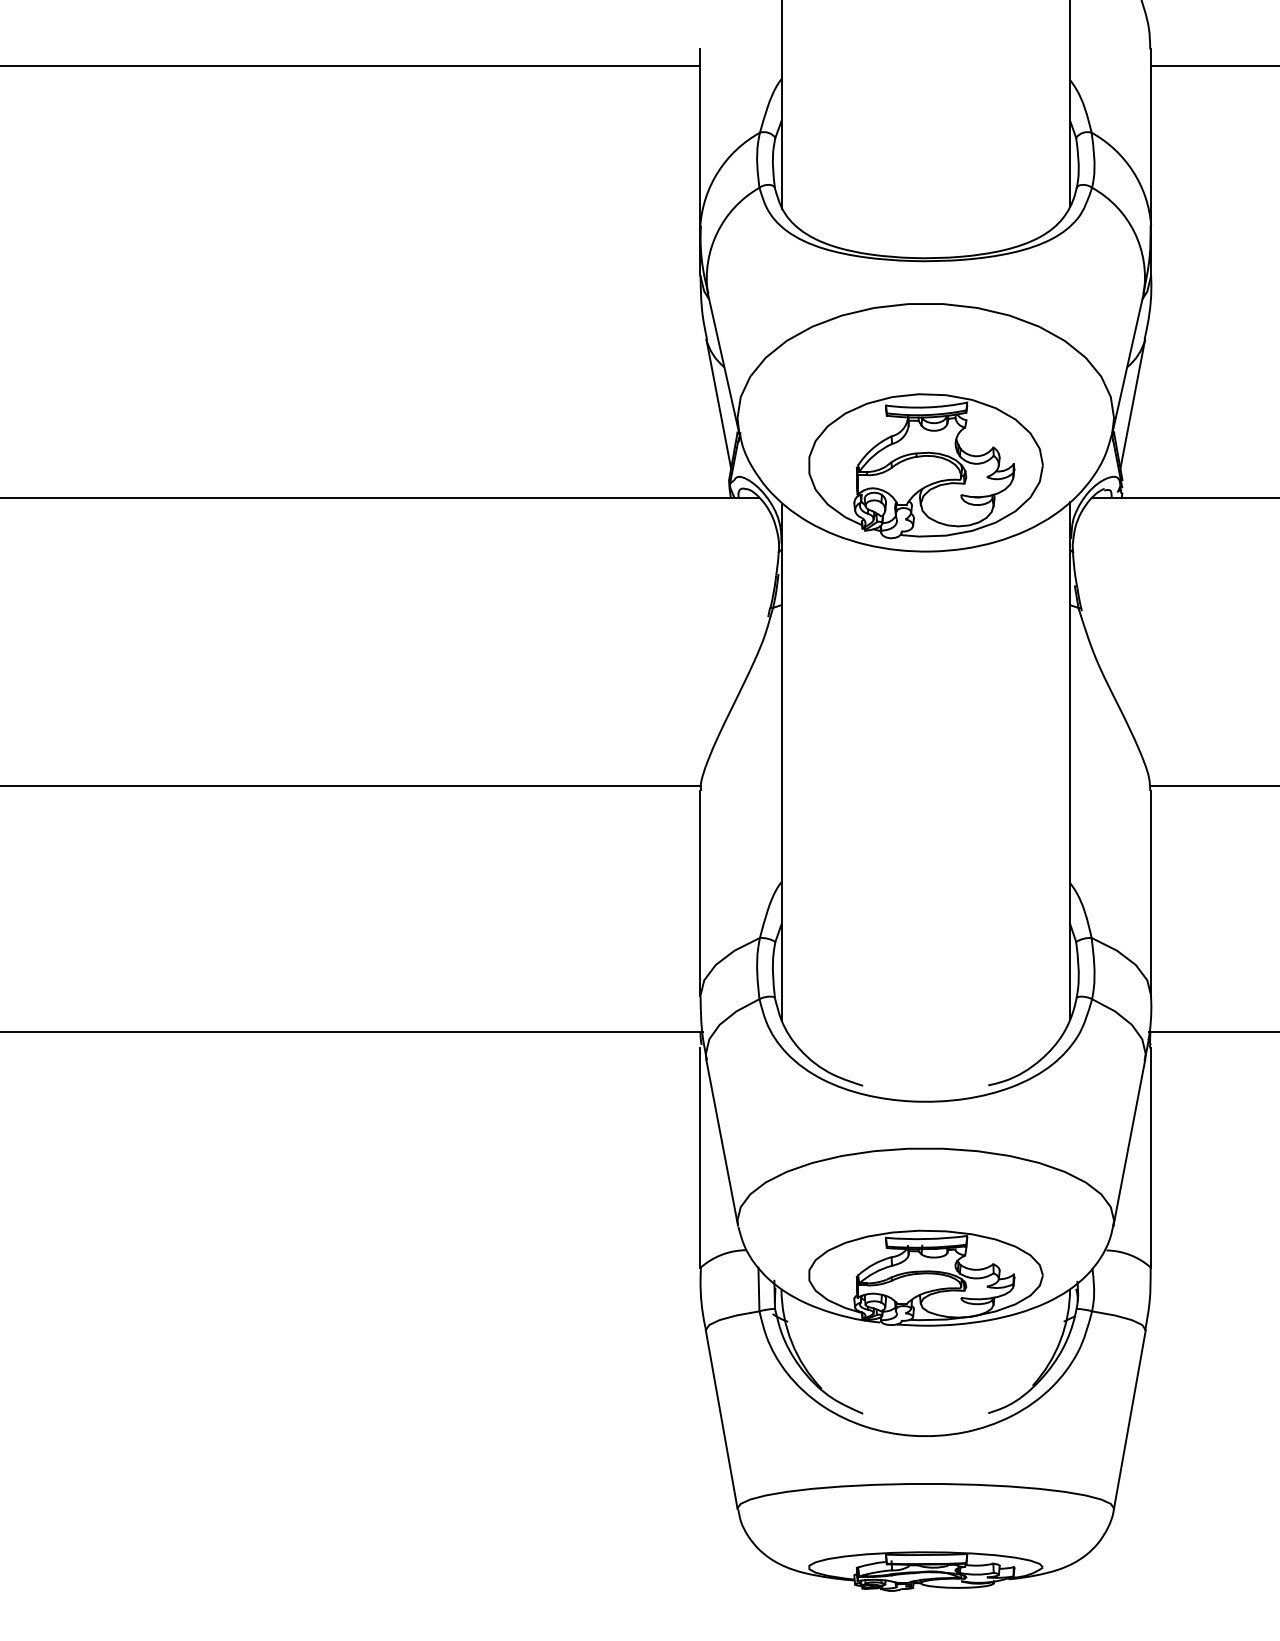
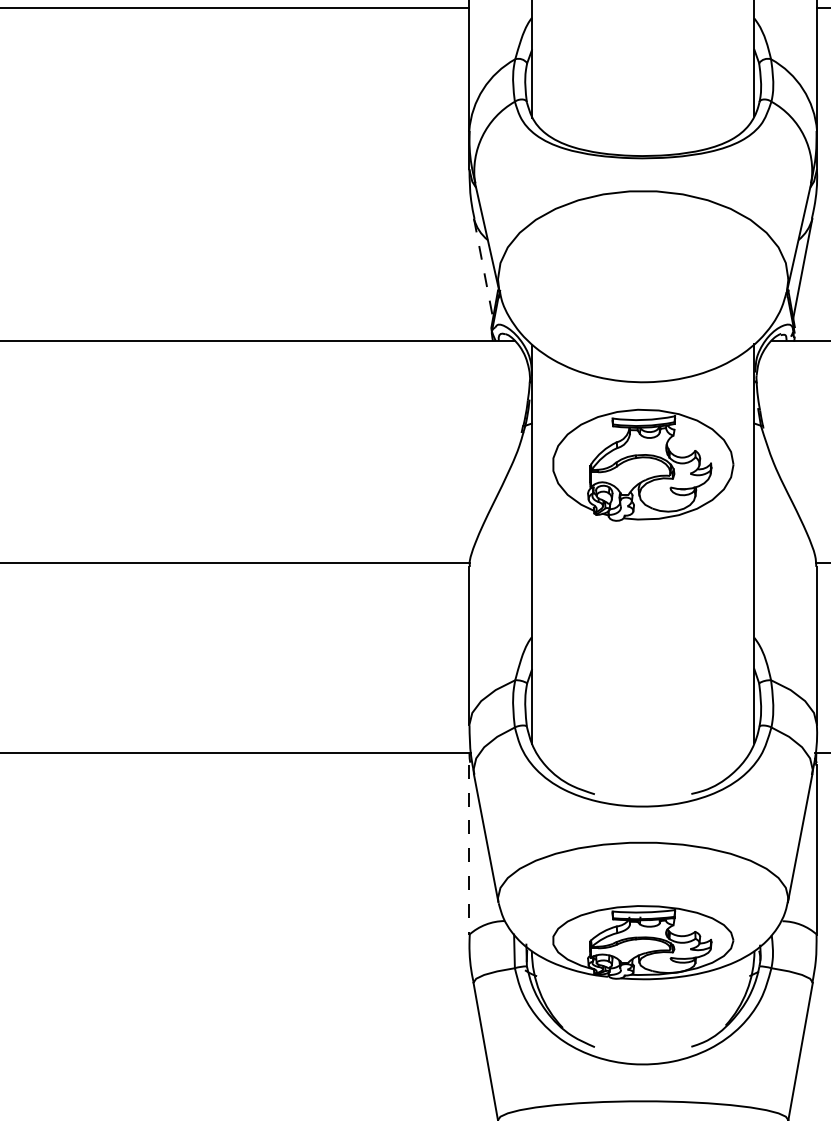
line: (718, 404) -> (483, 268), solid -> dashed
part: (925, 466) -> (642, 465), moved
line: (700, 1158) -> (469, 850), solid -> dashed

